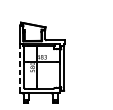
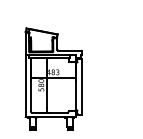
line: (20, 68) -> (25, 86), dashed -> solid

